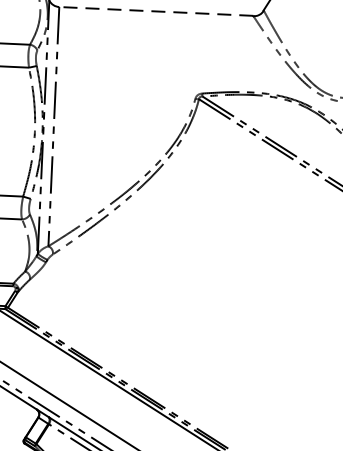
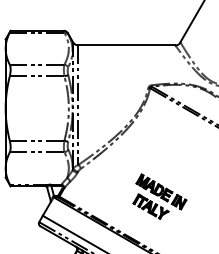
line: (155, 11) -> (126, 45), dashed -> solid
part: (207, 316) -> (159, 196), added

